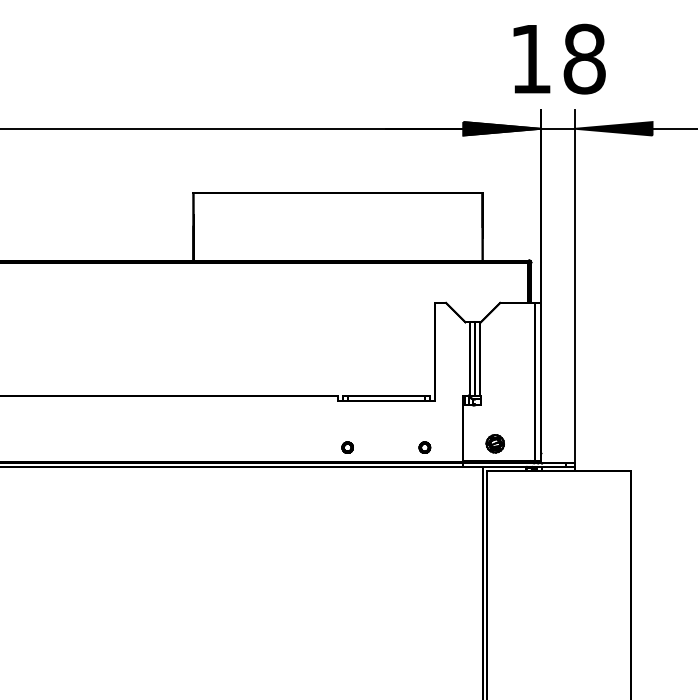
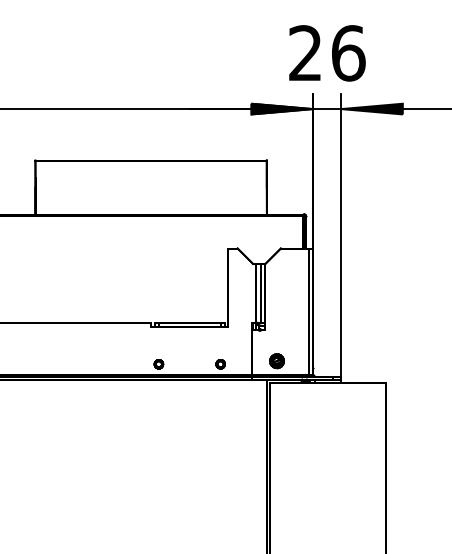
text: (558, 58) -> (327, 52), 18 -> 26

